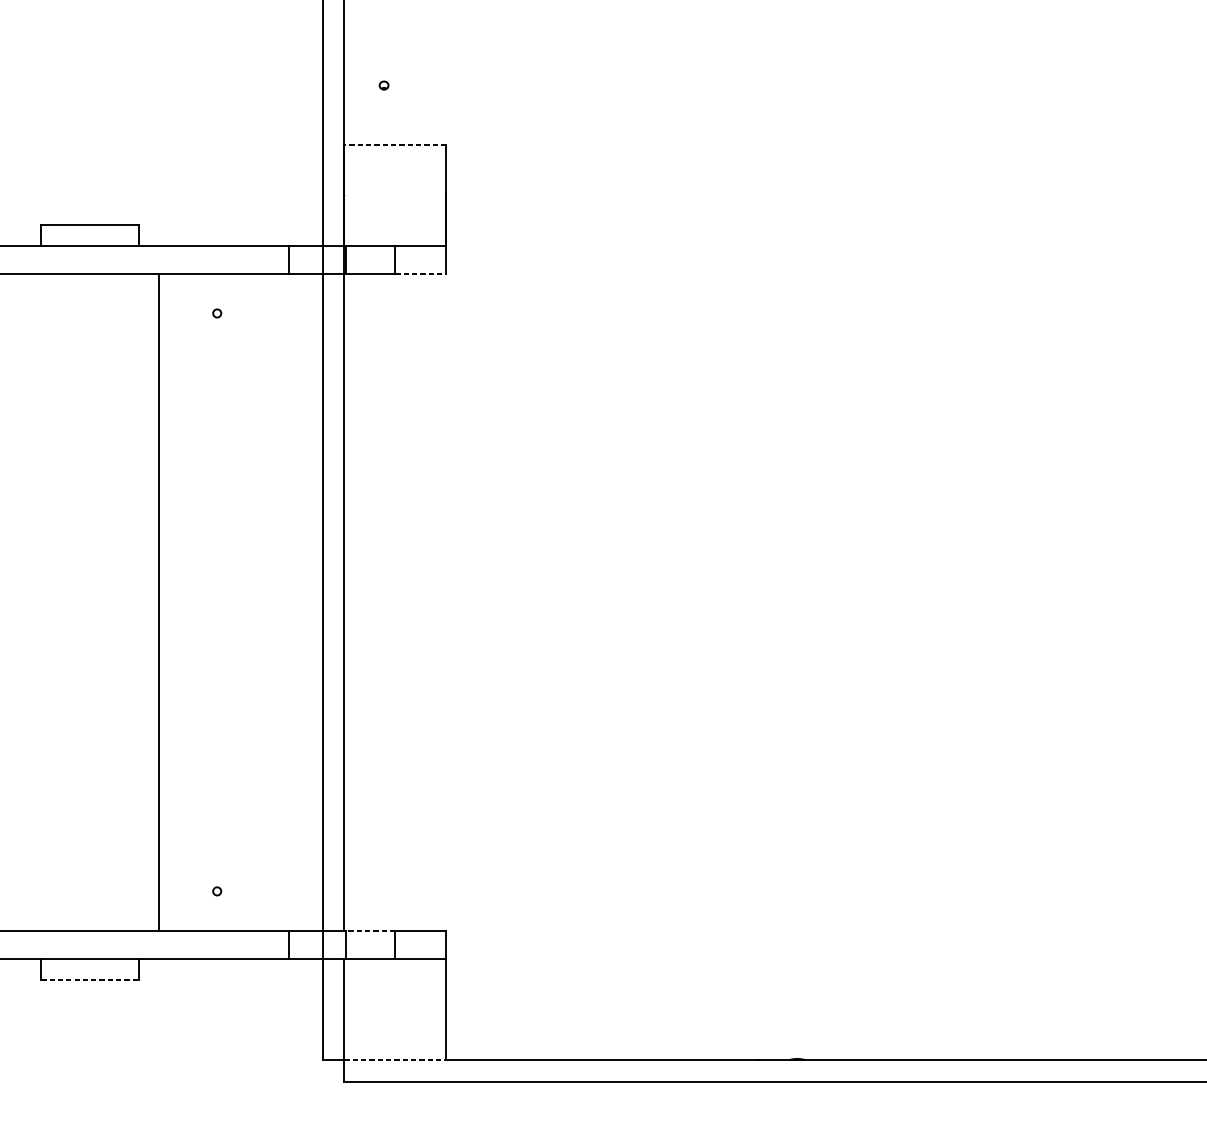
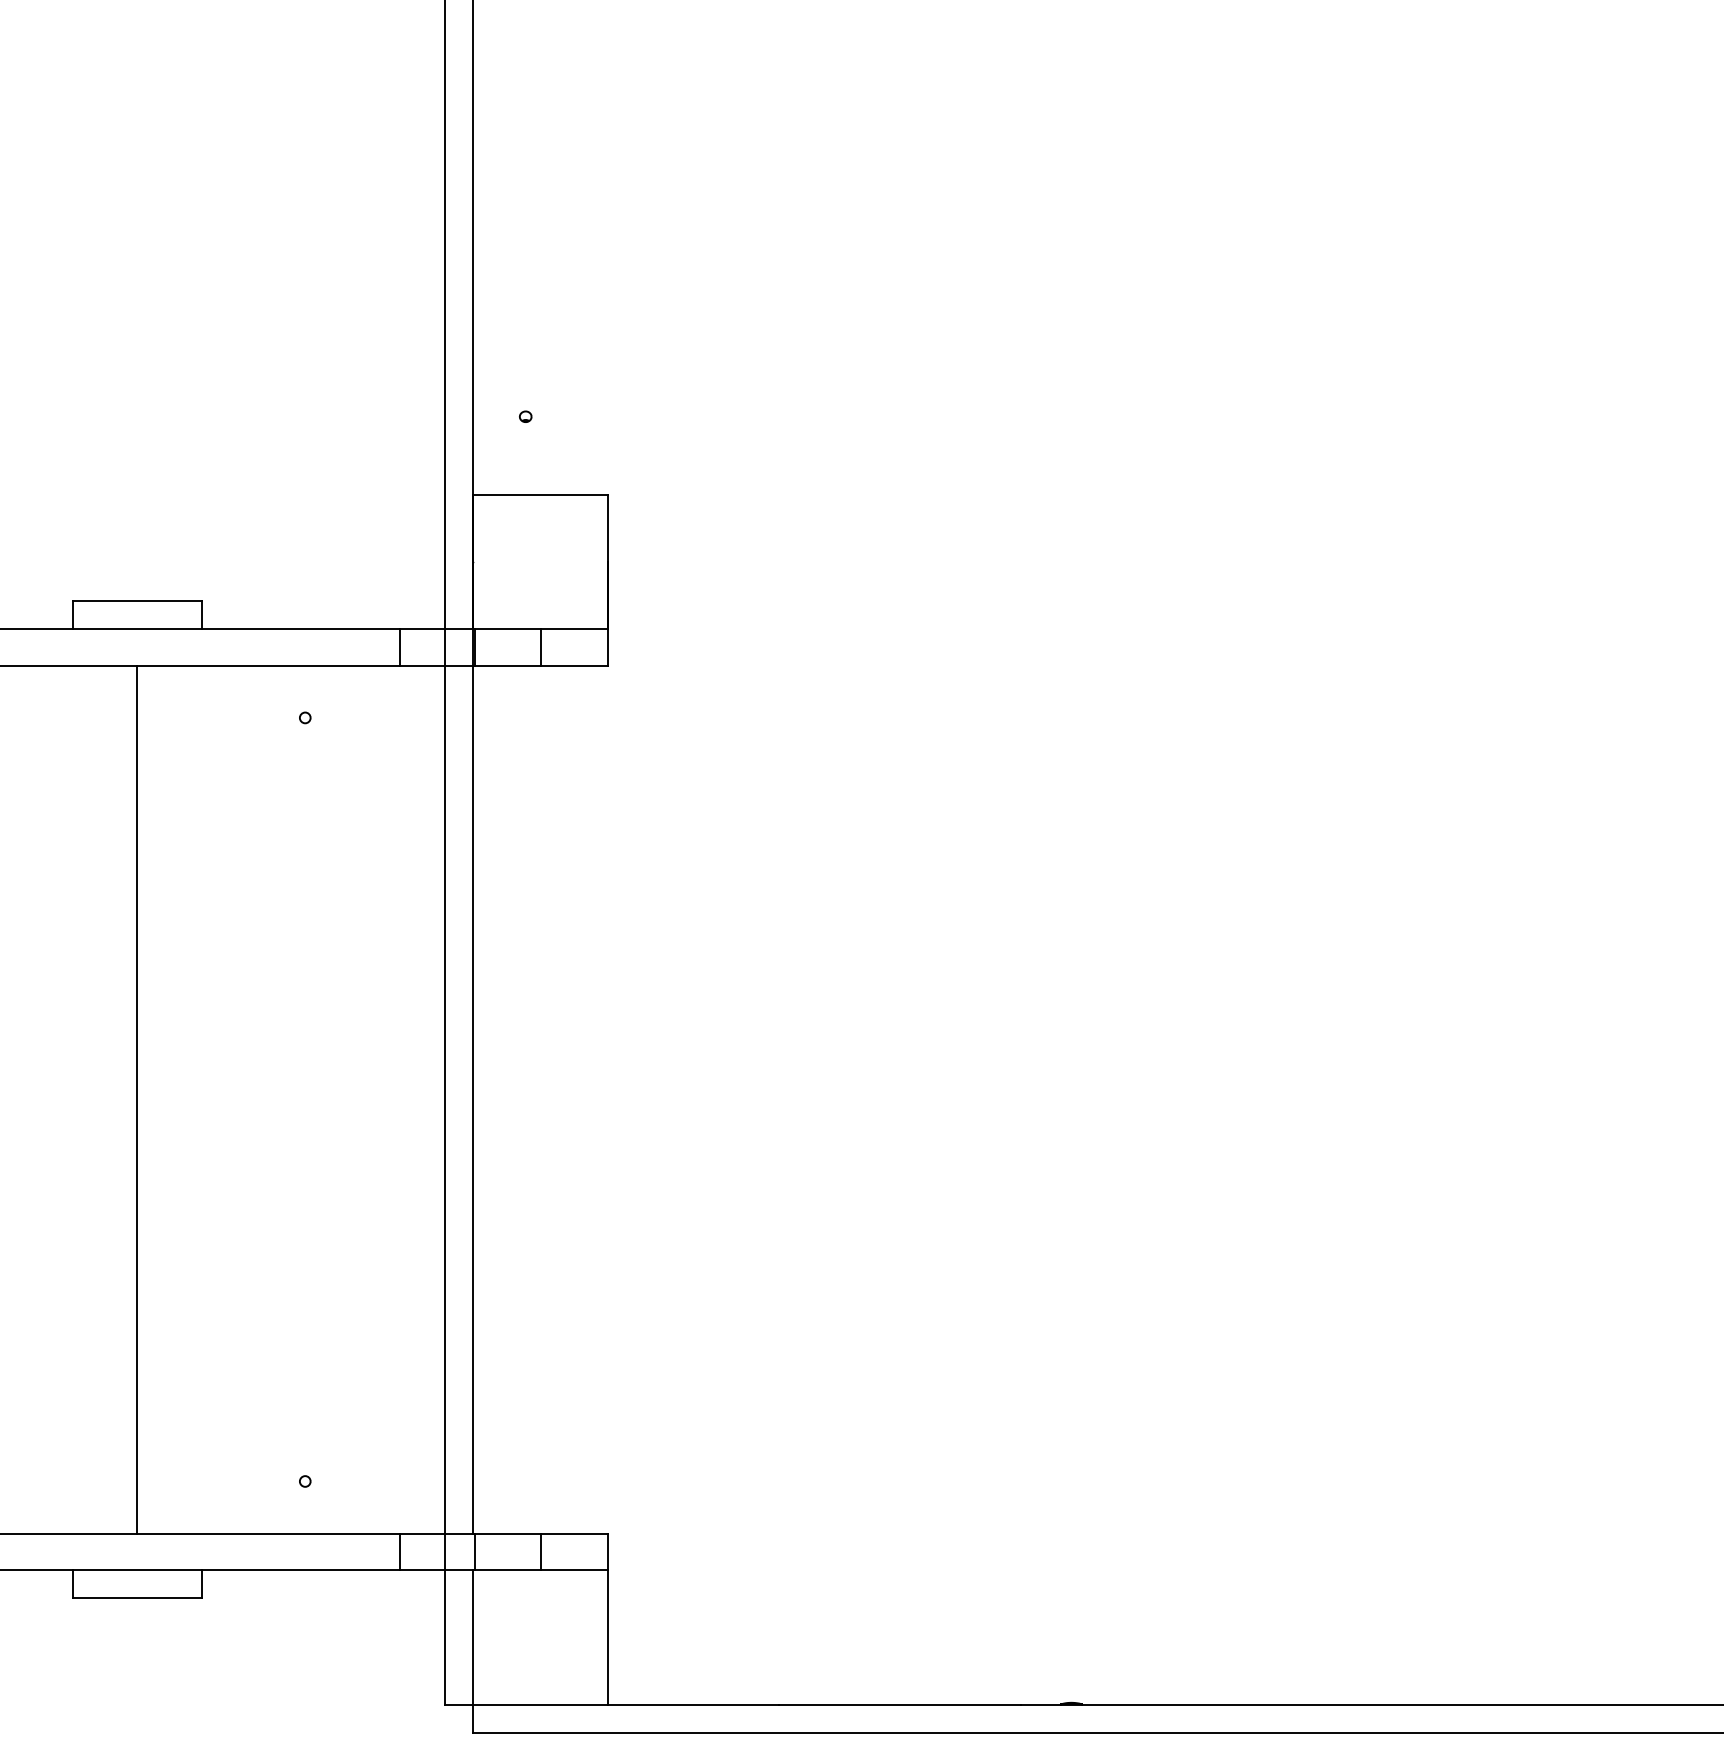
line: (395, 144) -> (540, 494), dashed -> solid
line: (421, 273) -> (574, 665), dashed -> solid
line: (159, 602) -> (137, 1099), moved
line: (370, 930) -> (507, 1533), dashed -> solid
line: (90, 979) -> (137, 1598), dashed -> solid
line: (396, 1060) -> (541, 1704), dashed -> solid

